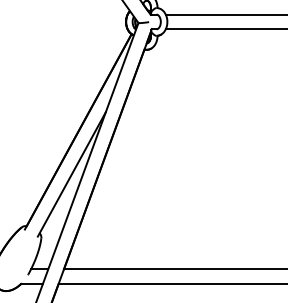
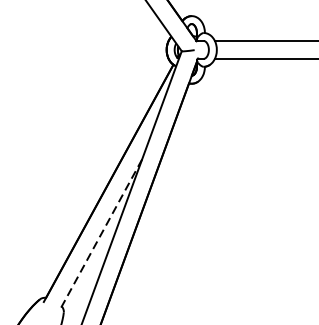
line: (71, 174) -> (100, 235), solid -> dashed

